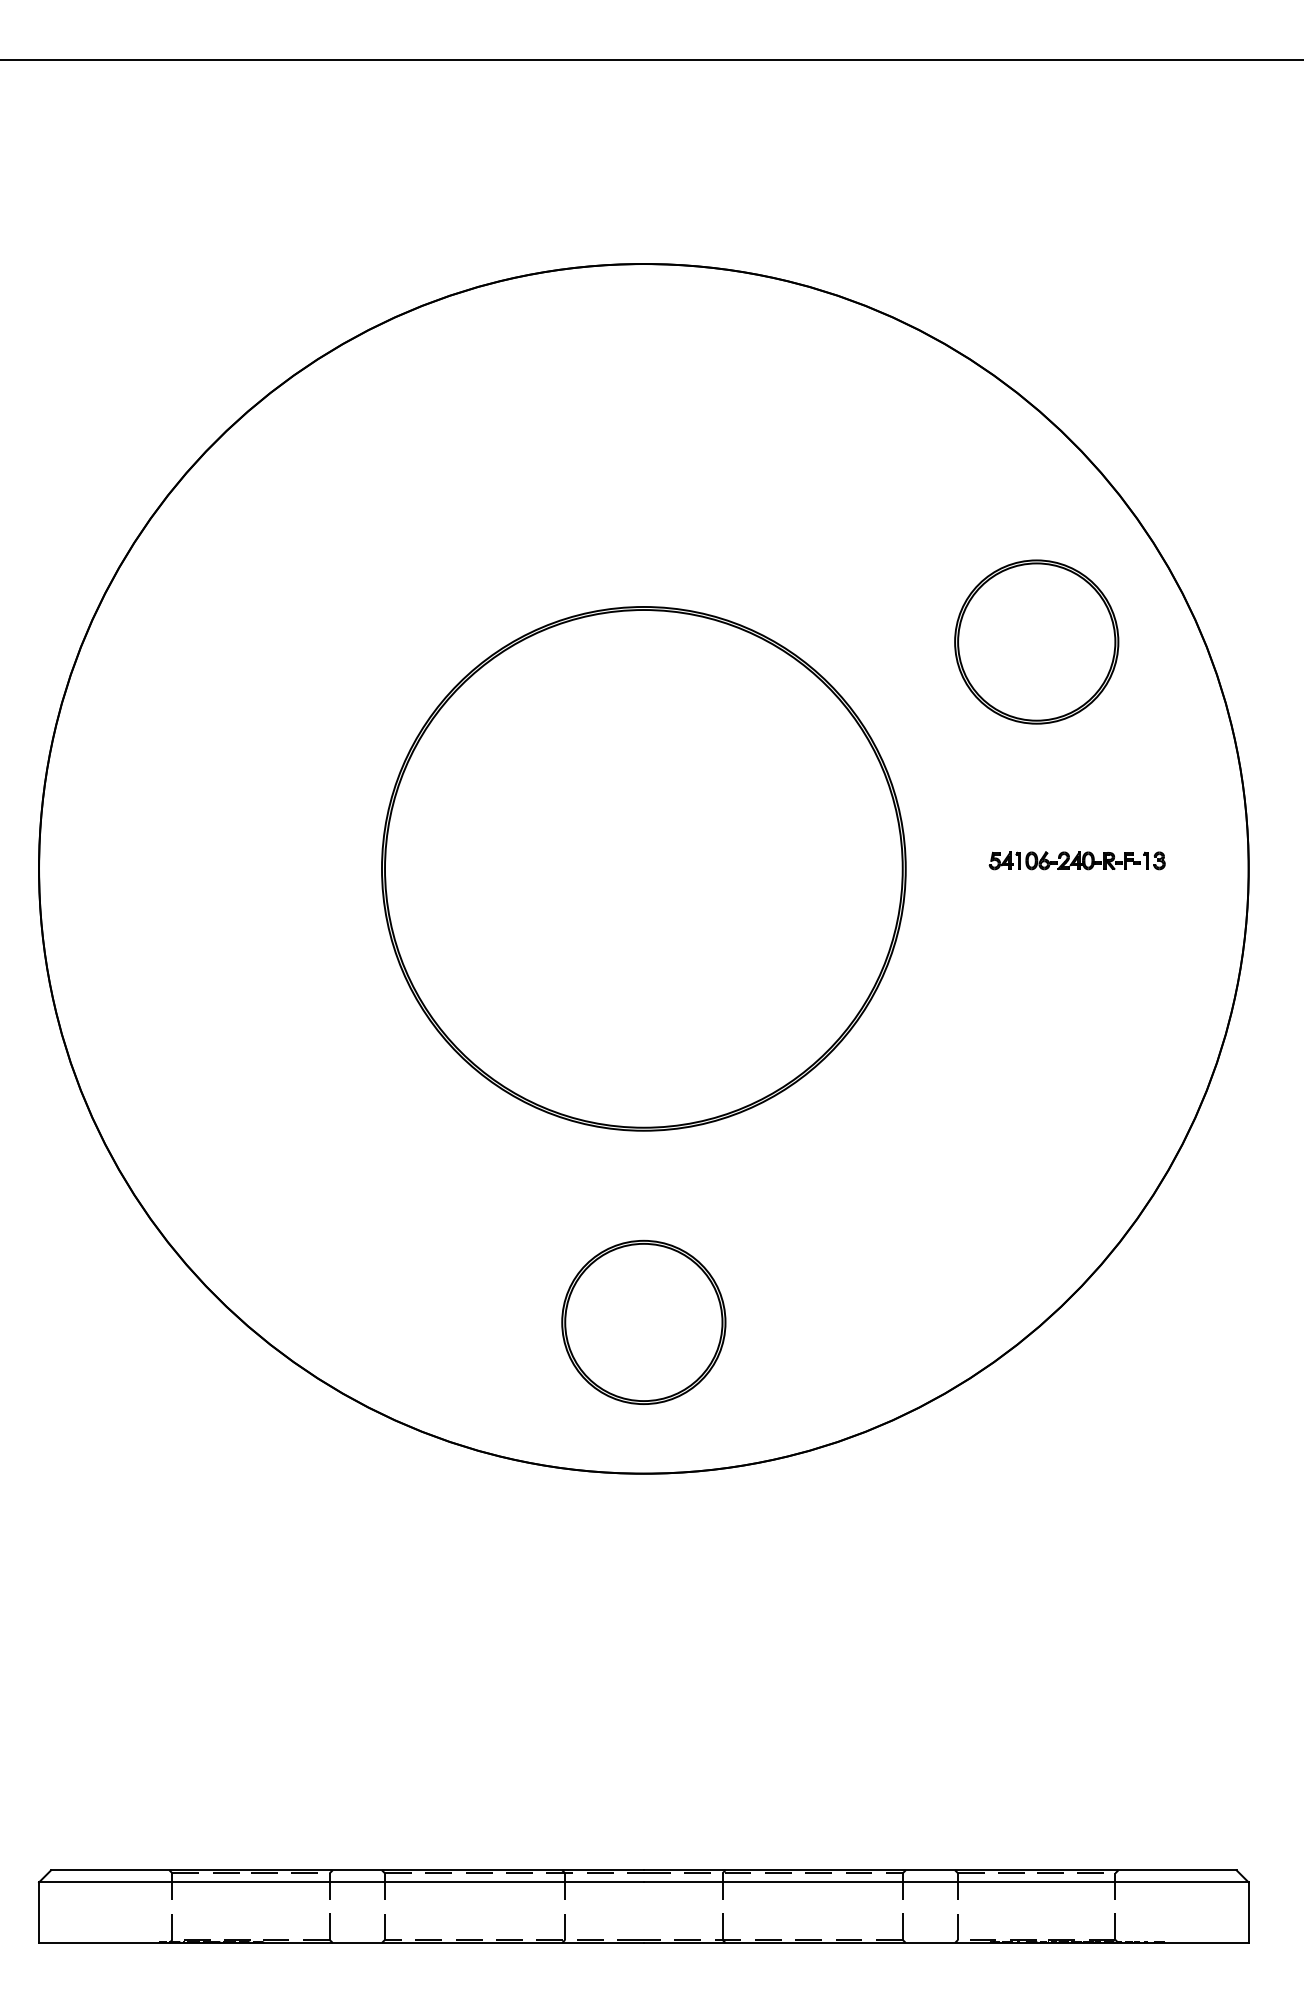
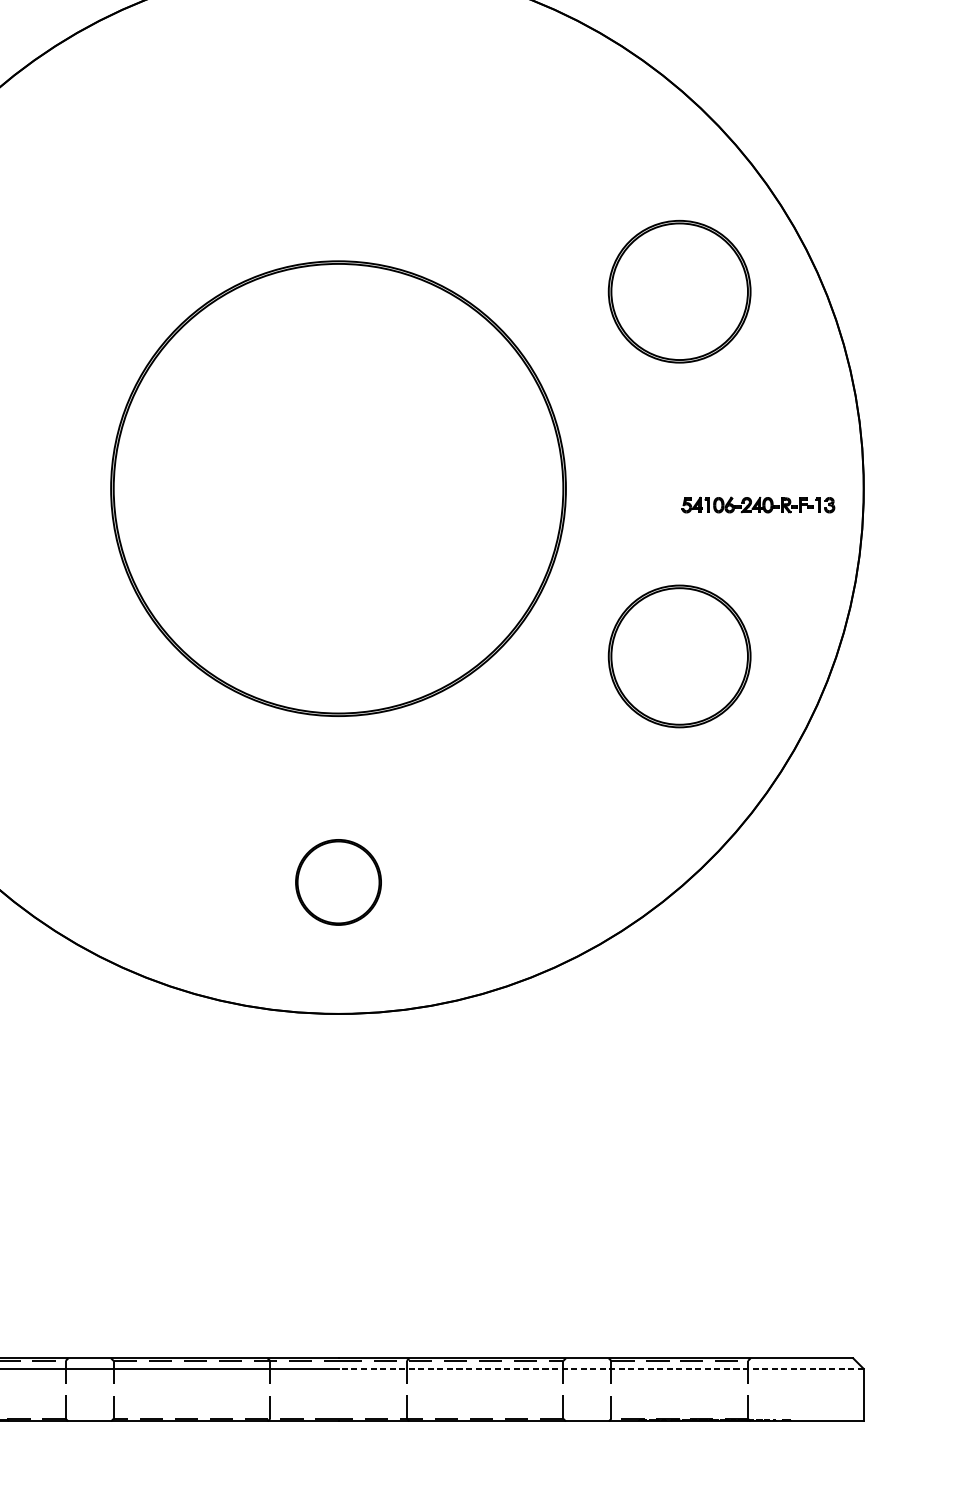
part: (1076, 860) -> (757, 504), moved
part: (1036, 1061) -> (679, 655), added
part: (643, 1321) -> (338, 881), size x0.6
line: (945, 1882) -> (600, 1368), solid -> dashed

